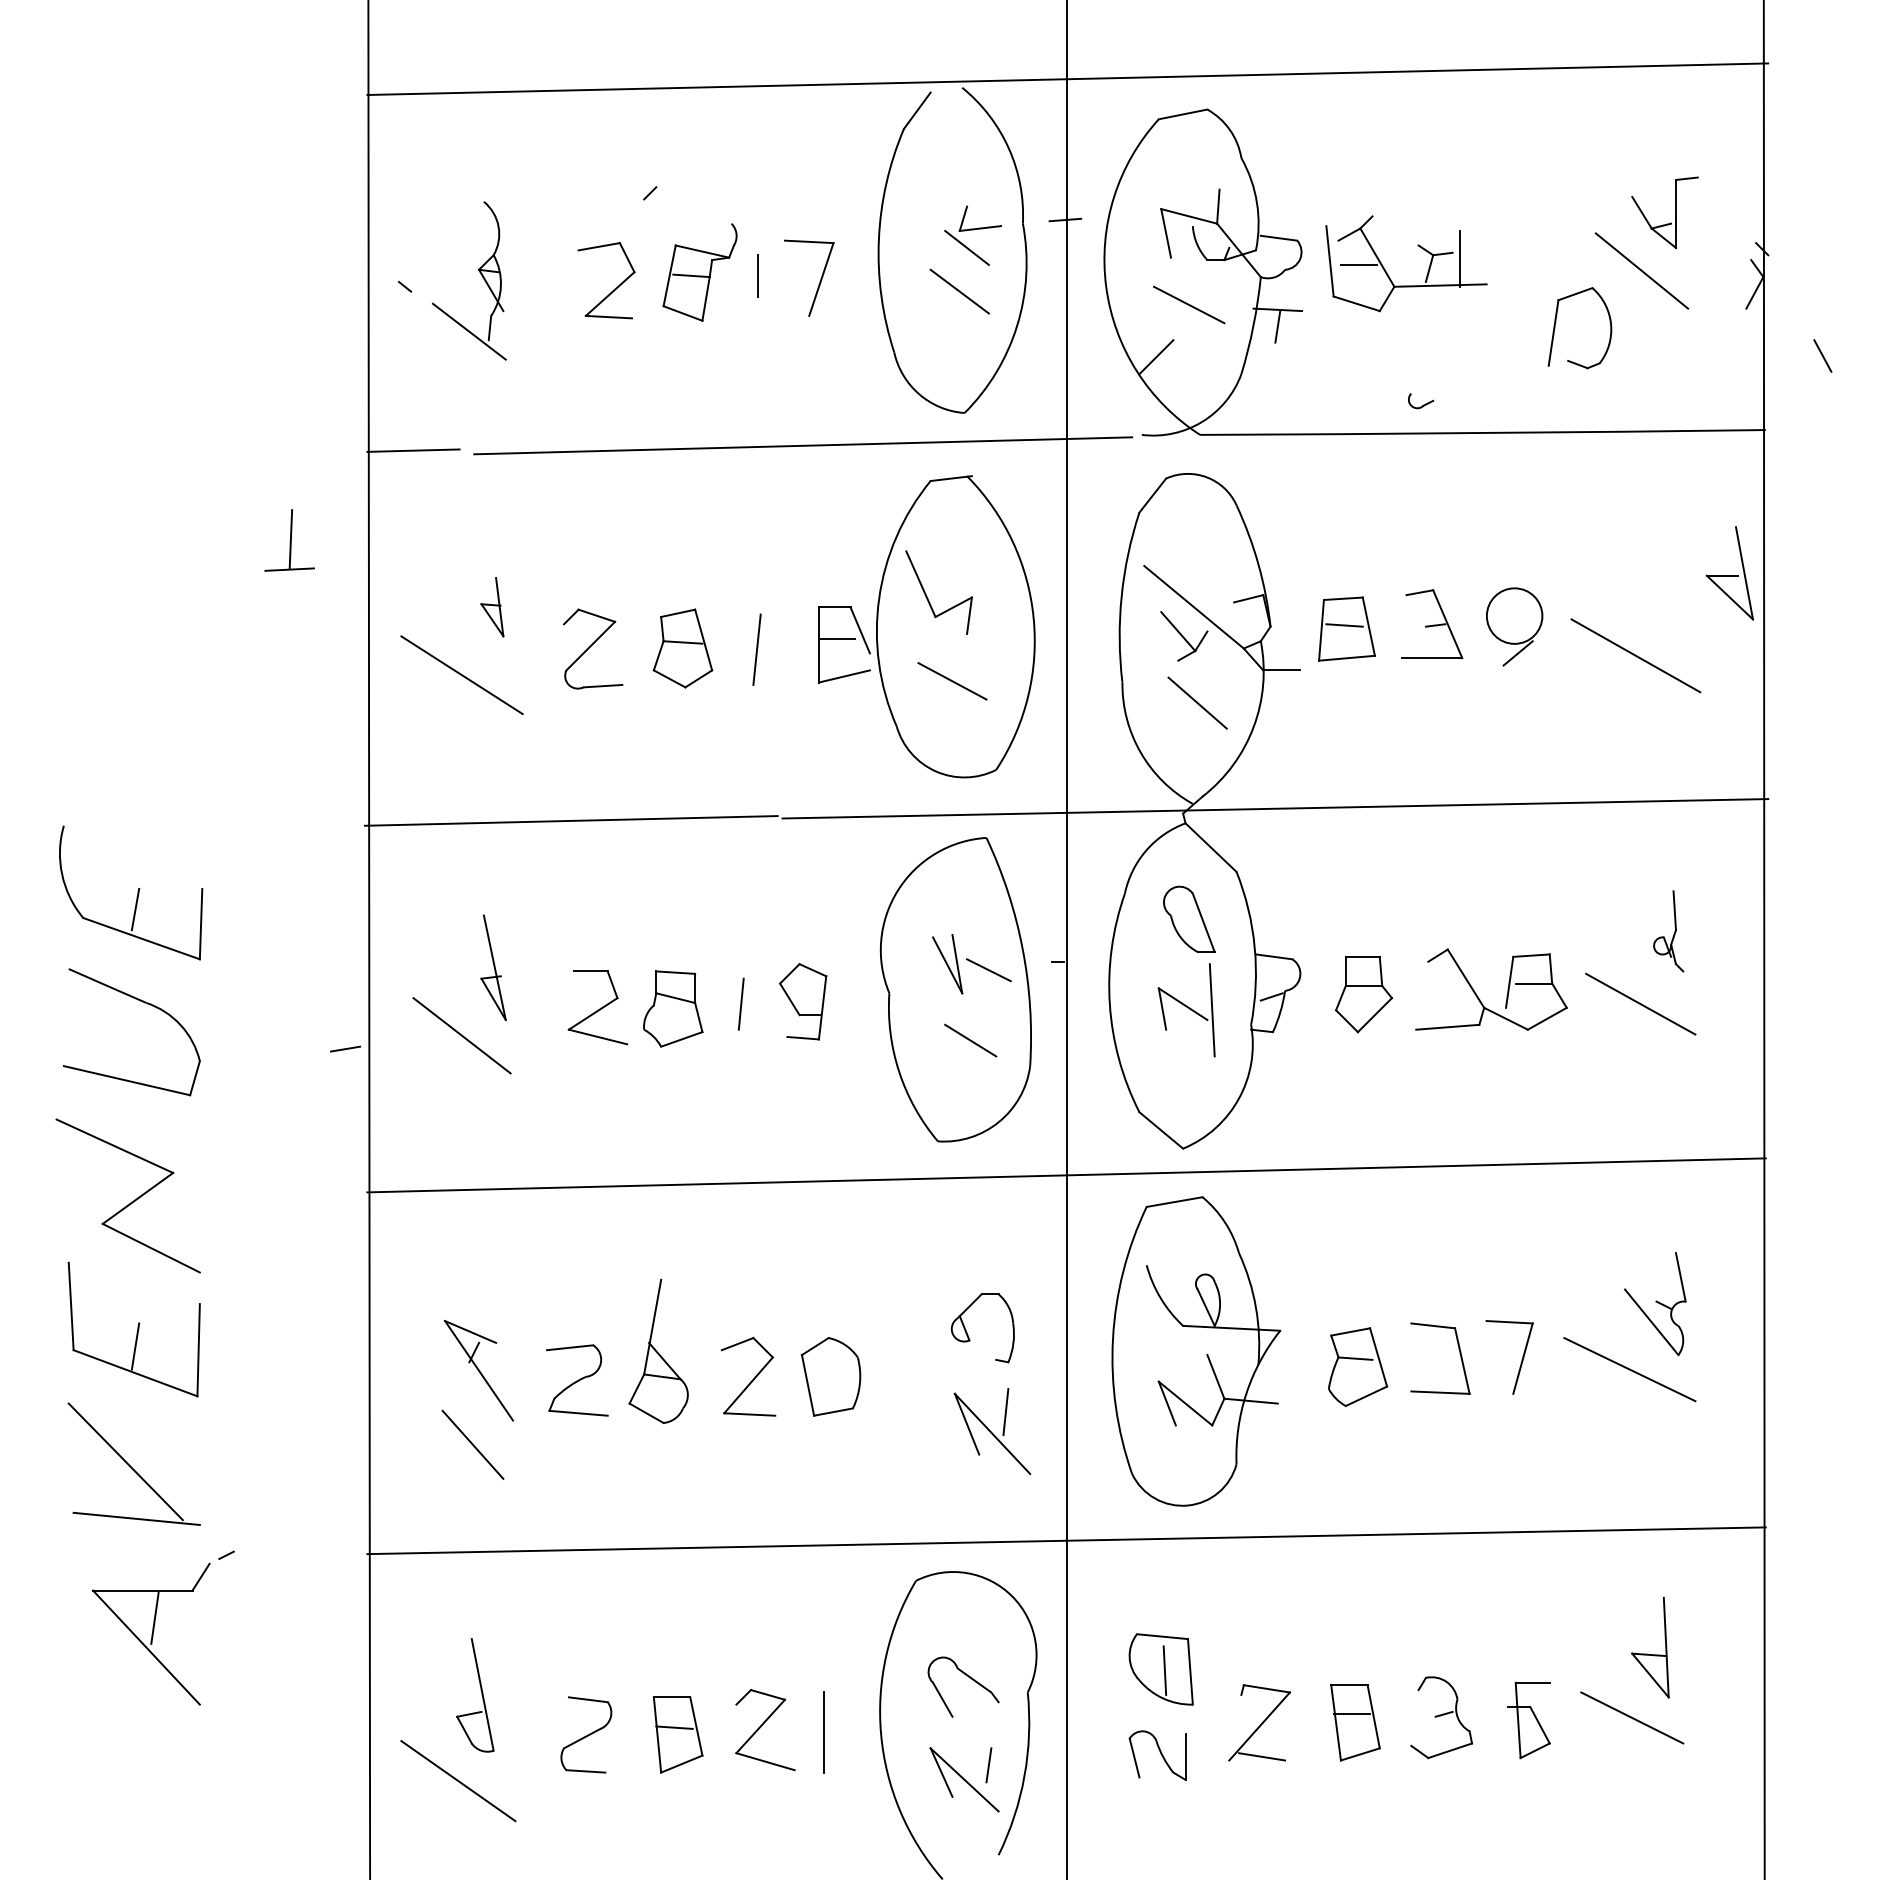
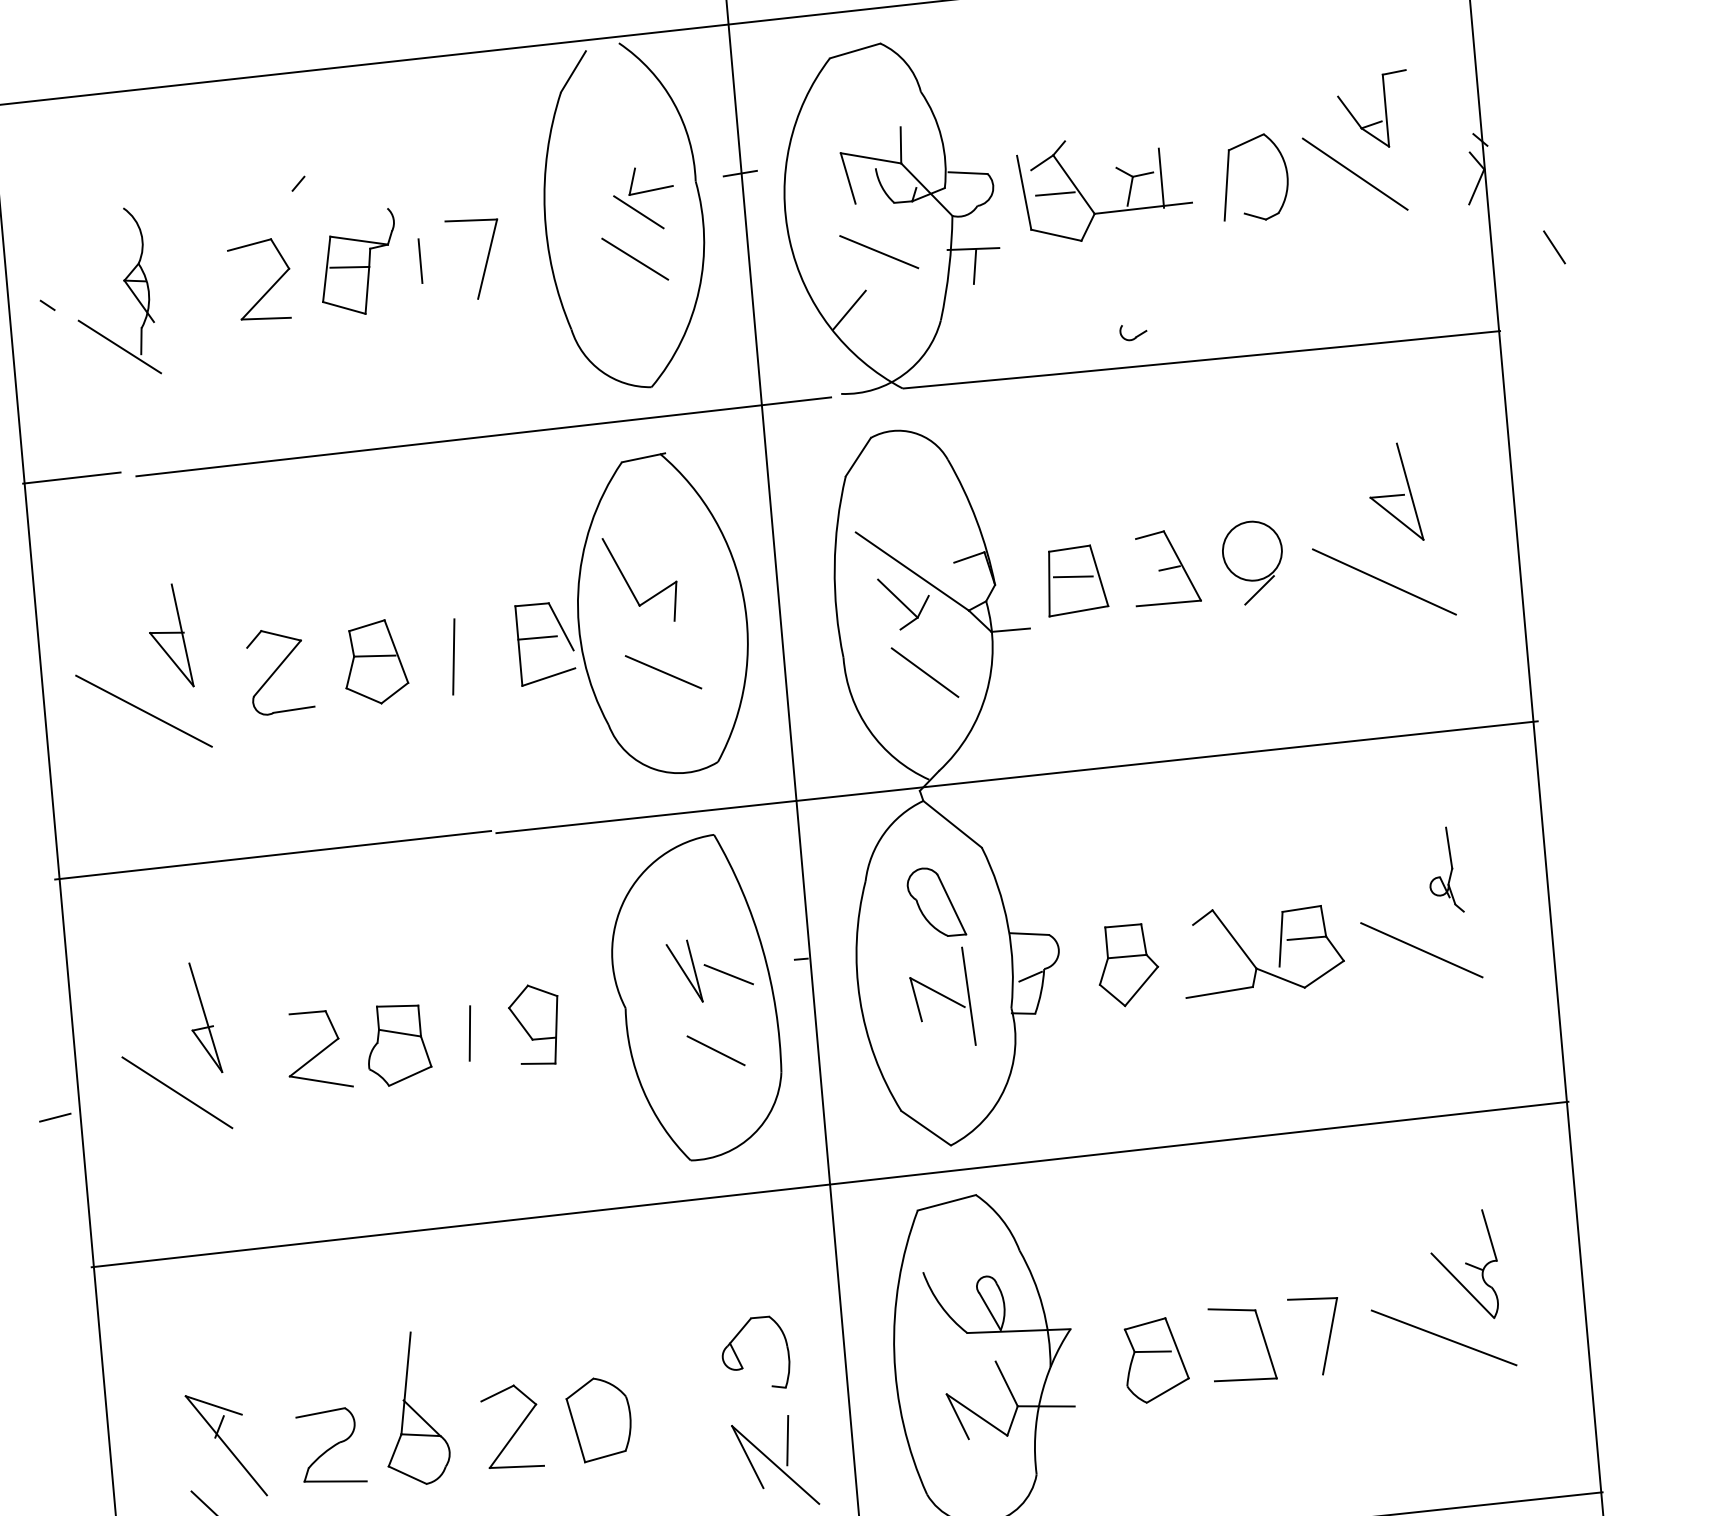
part: (1556, 322) -> (1228, 174), moved
part: (1729, 573) -> (1394, 493), moved
part: (492, 606) -> (169, 635), size x1.67

